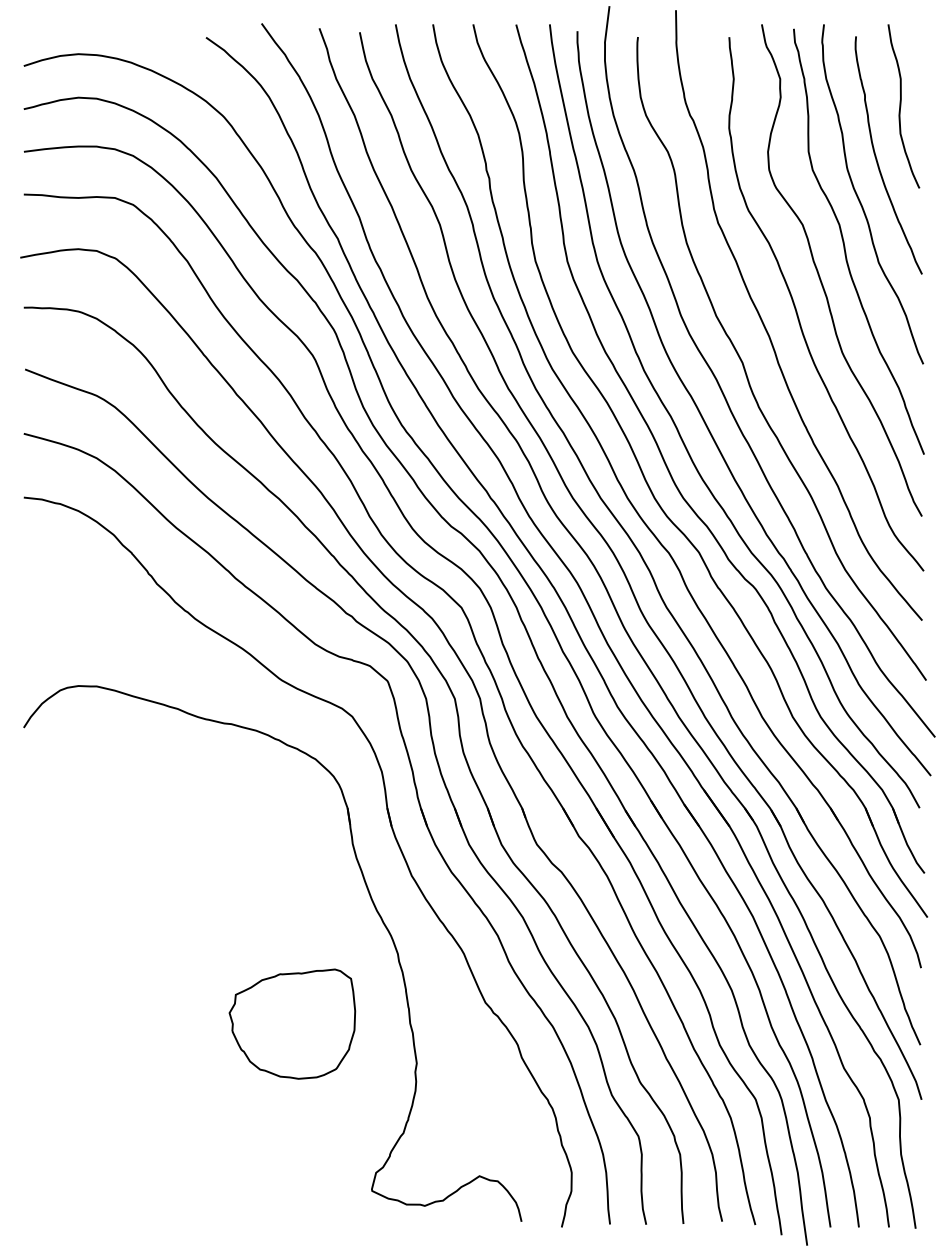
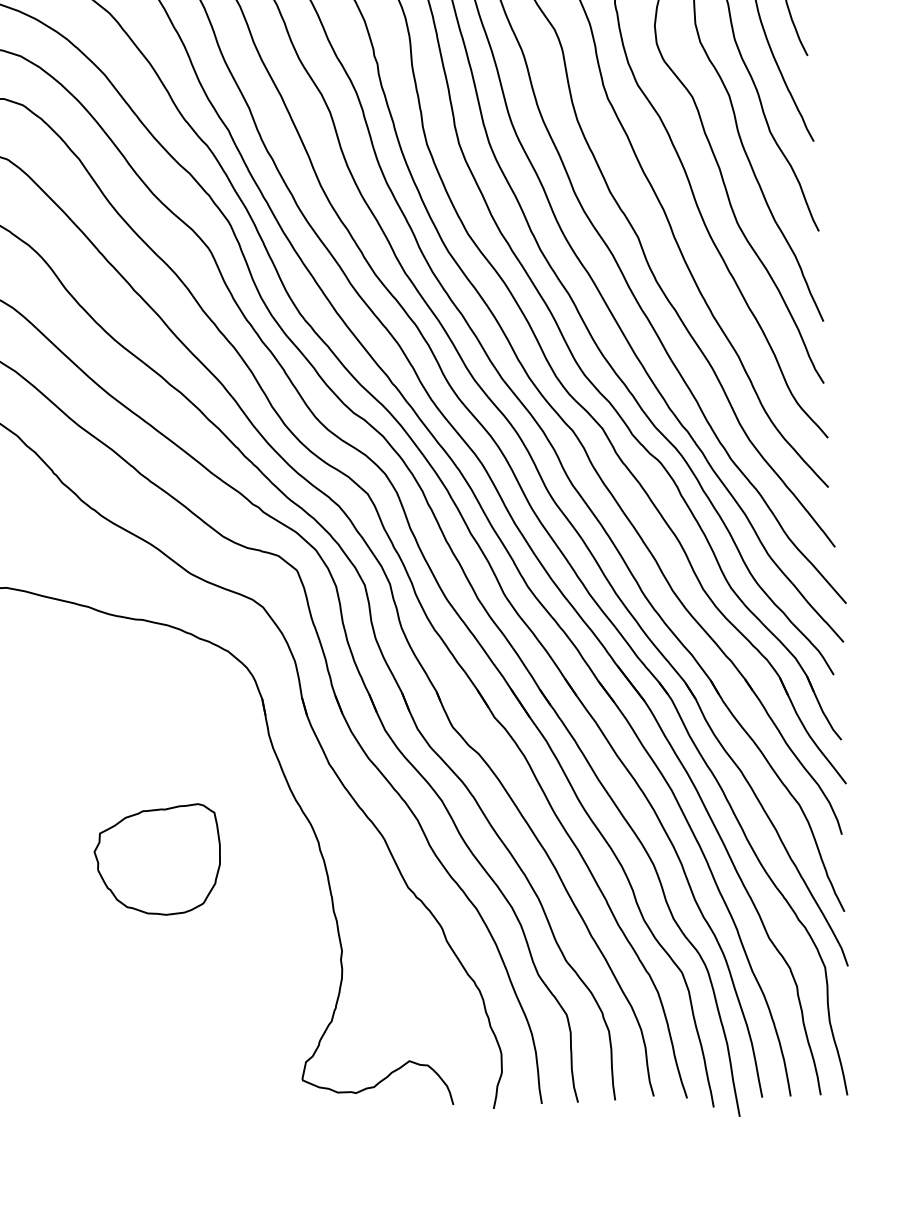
part: (292, 1023) -> (157, 859), moved

